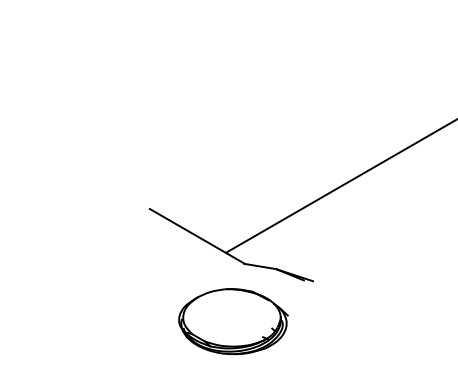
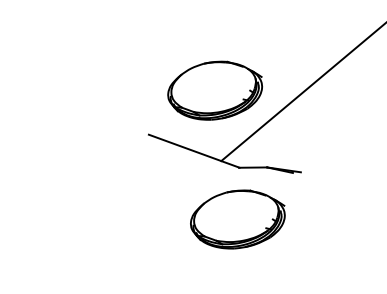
part: (233, 172) -> (215, 90), added

